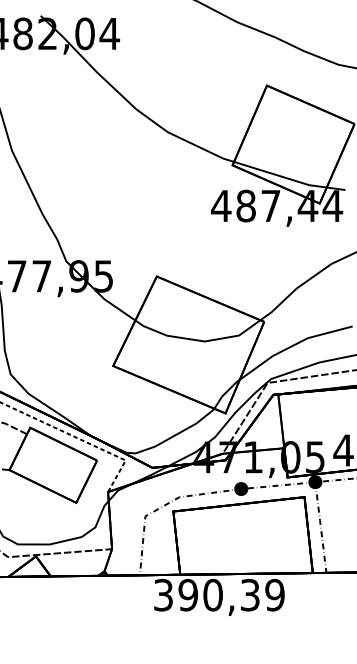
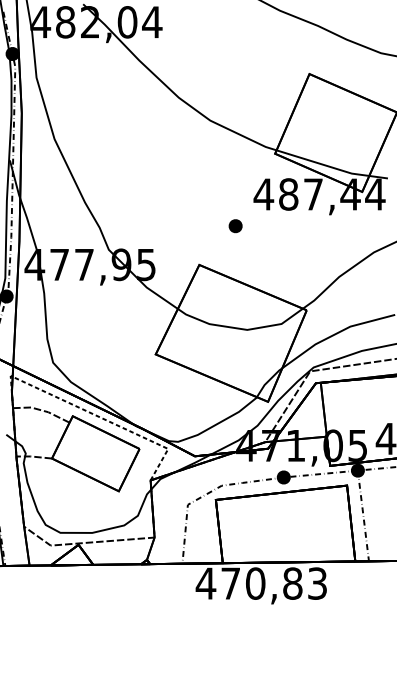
part: (192, 238) -> (235, 226), added
text: (218, 595) -> (261, 583), 390,39 -> 470,83

